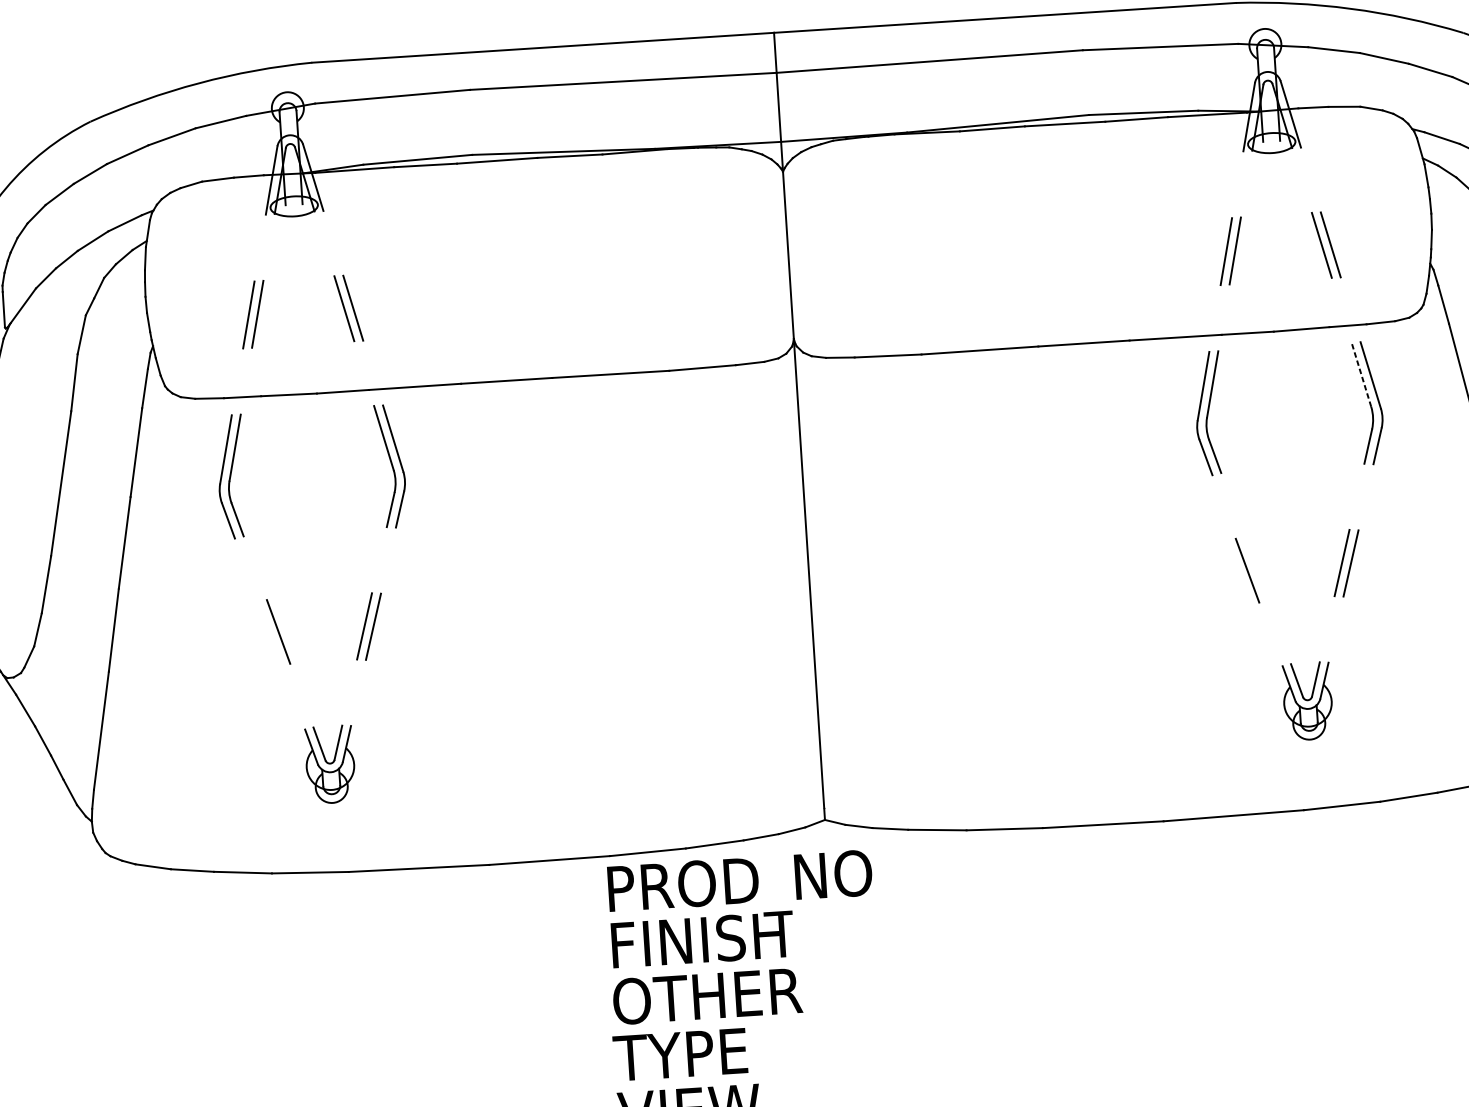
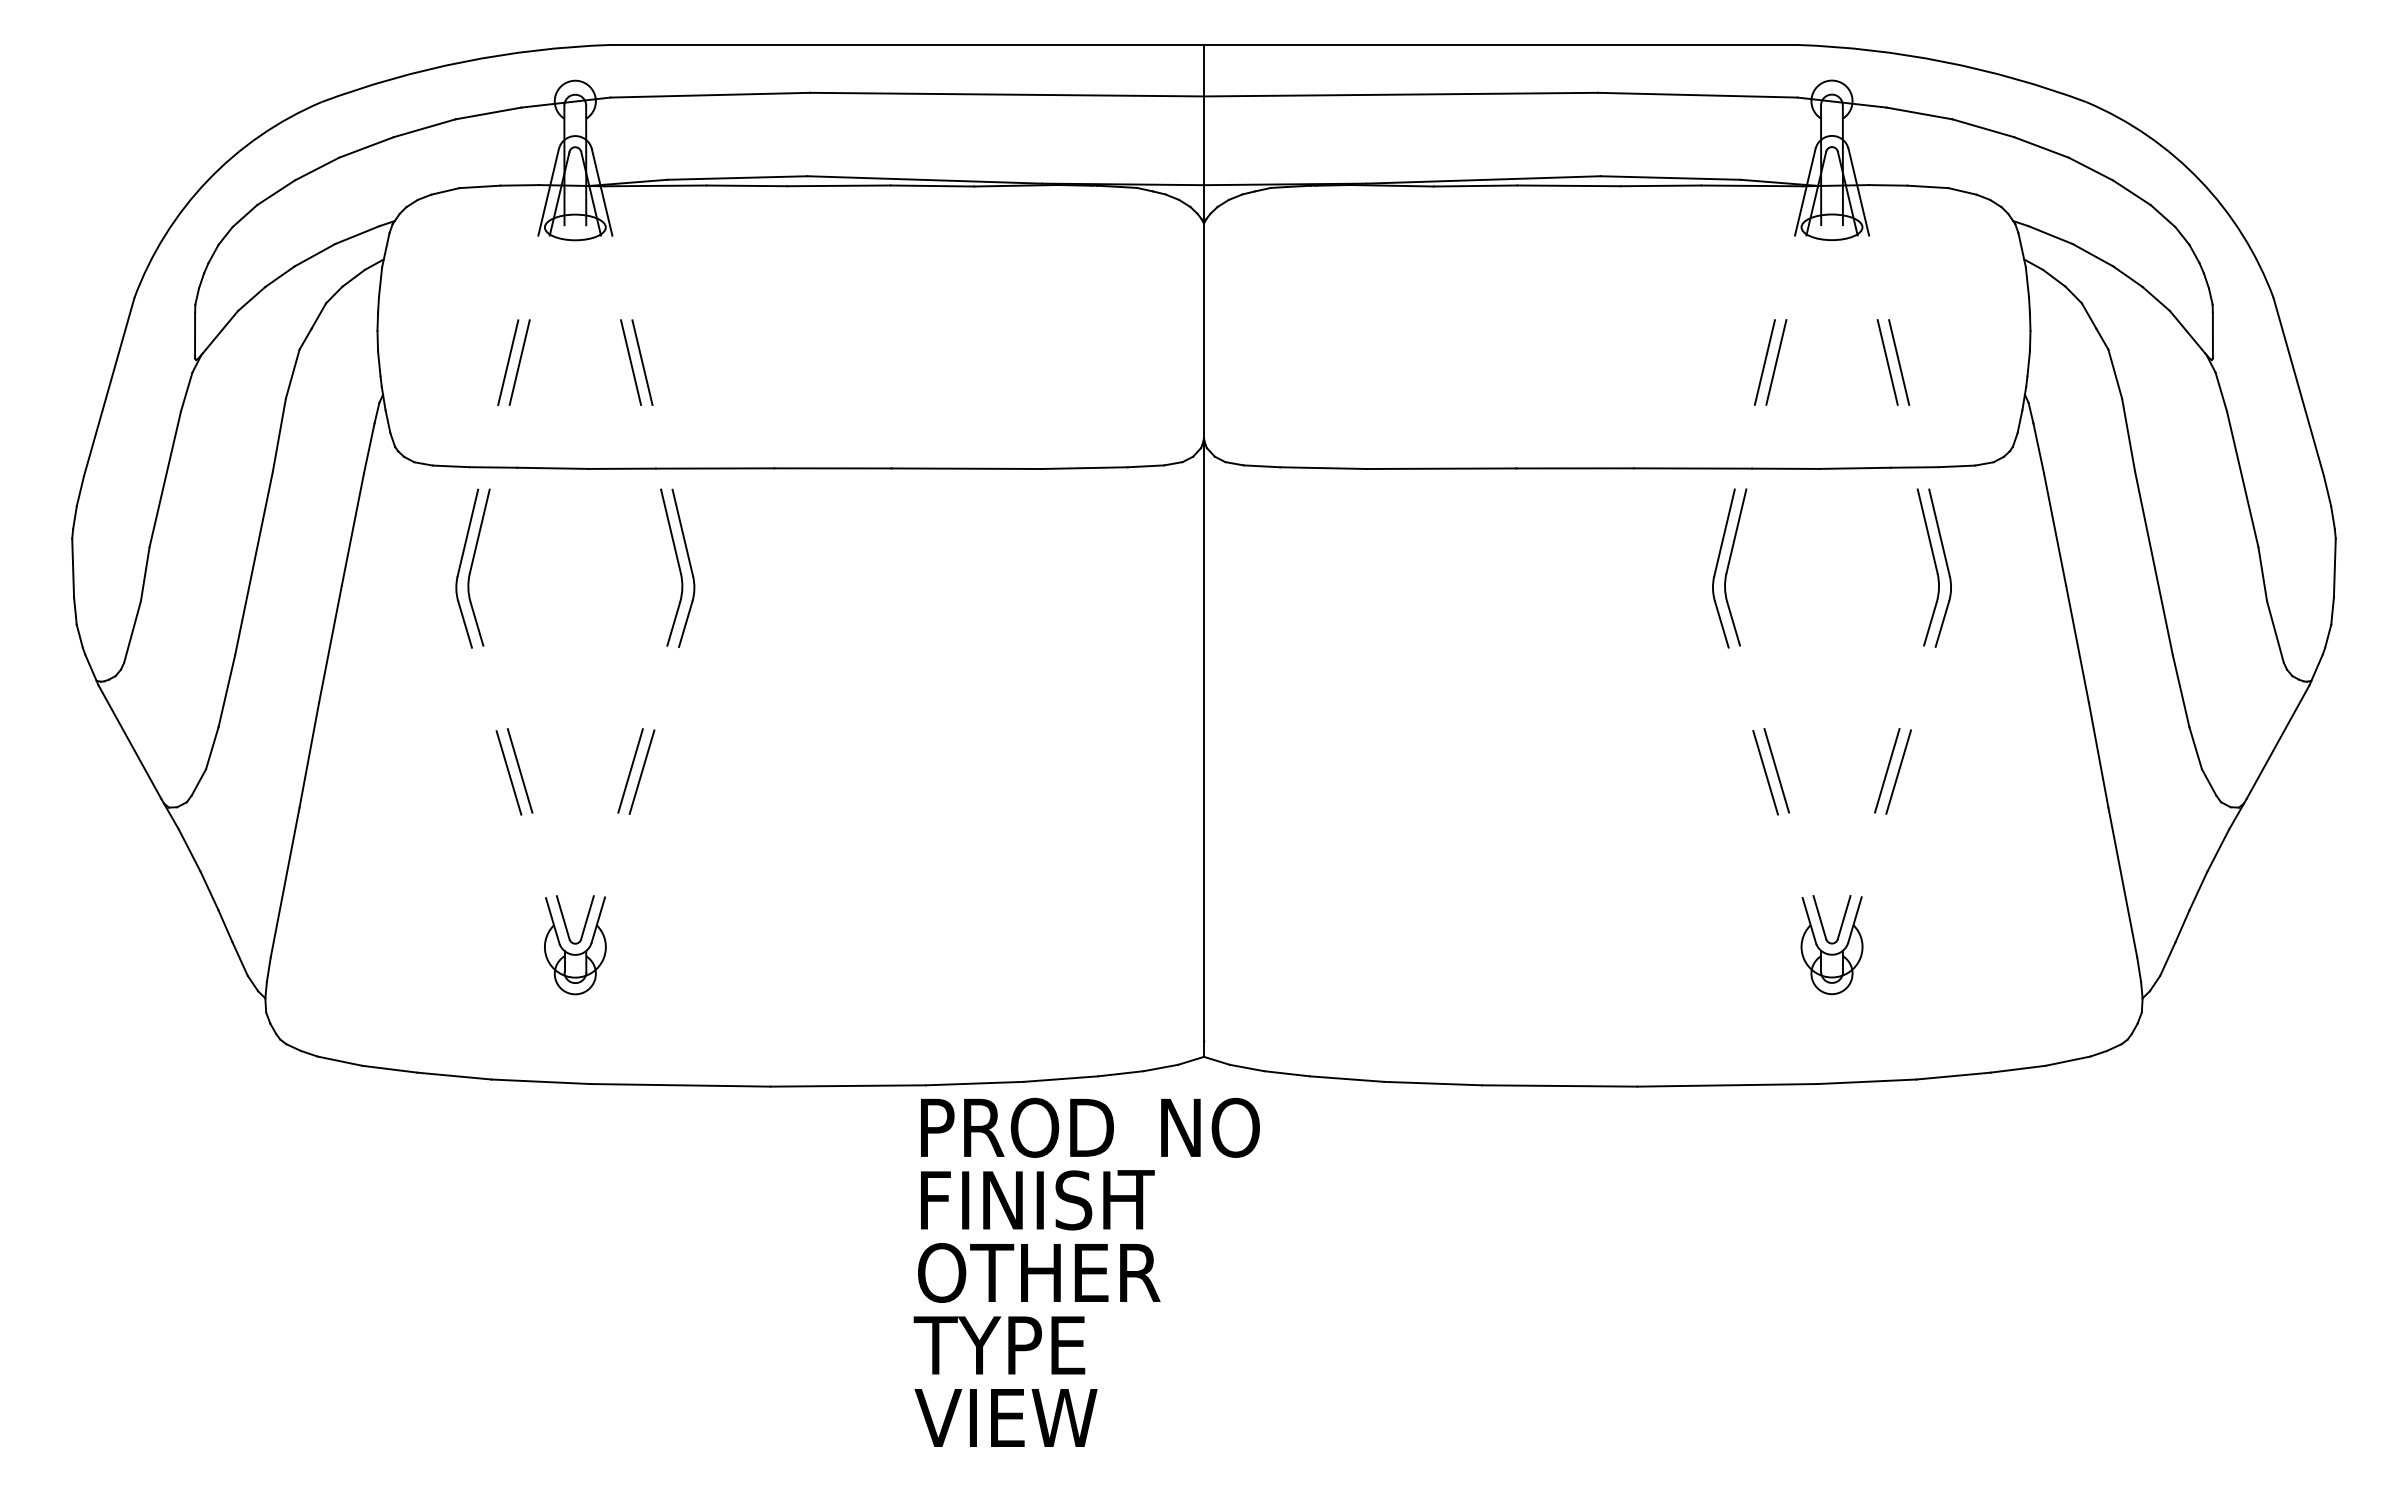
line: (1361, 374) -> (1927, 531), dashed -> solid
line: (1255, 568) -> (1776, 770), added
line: (269, 633) -> (508, 772), added

